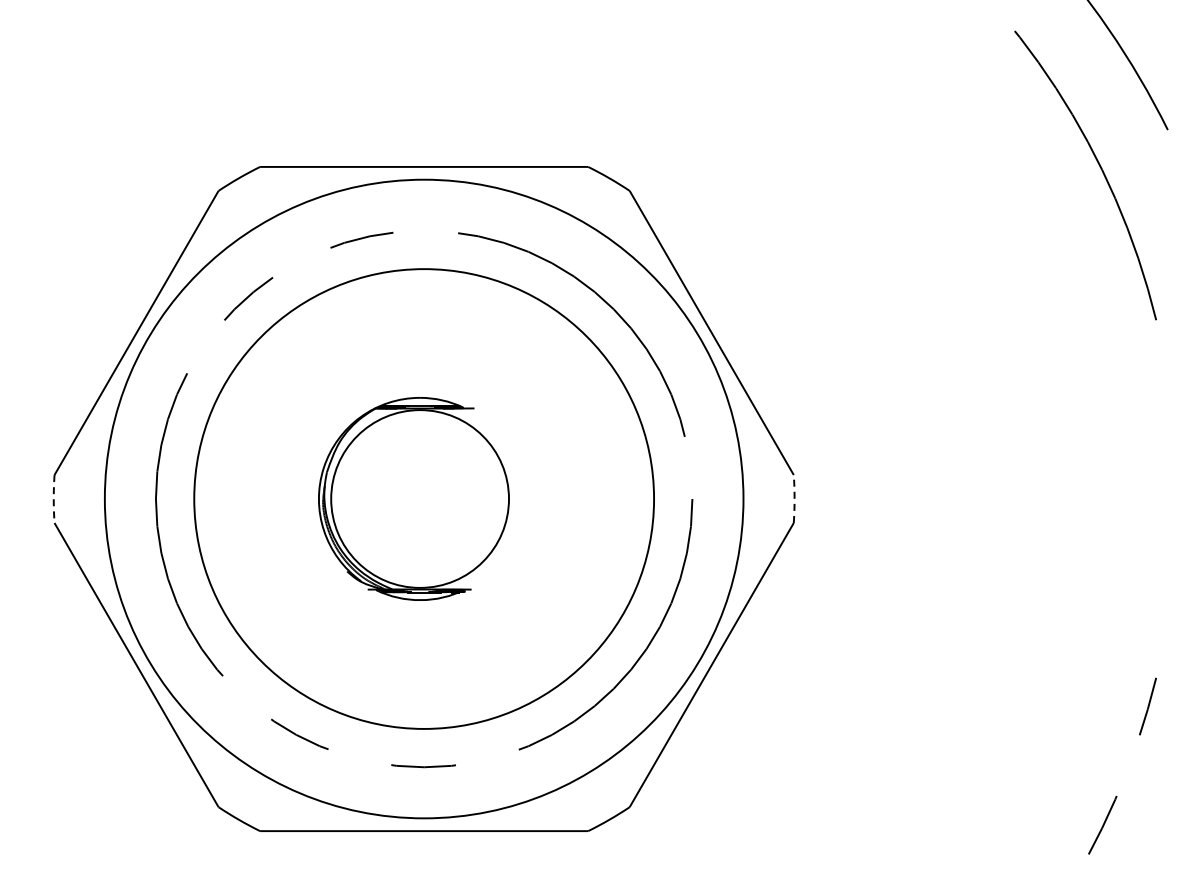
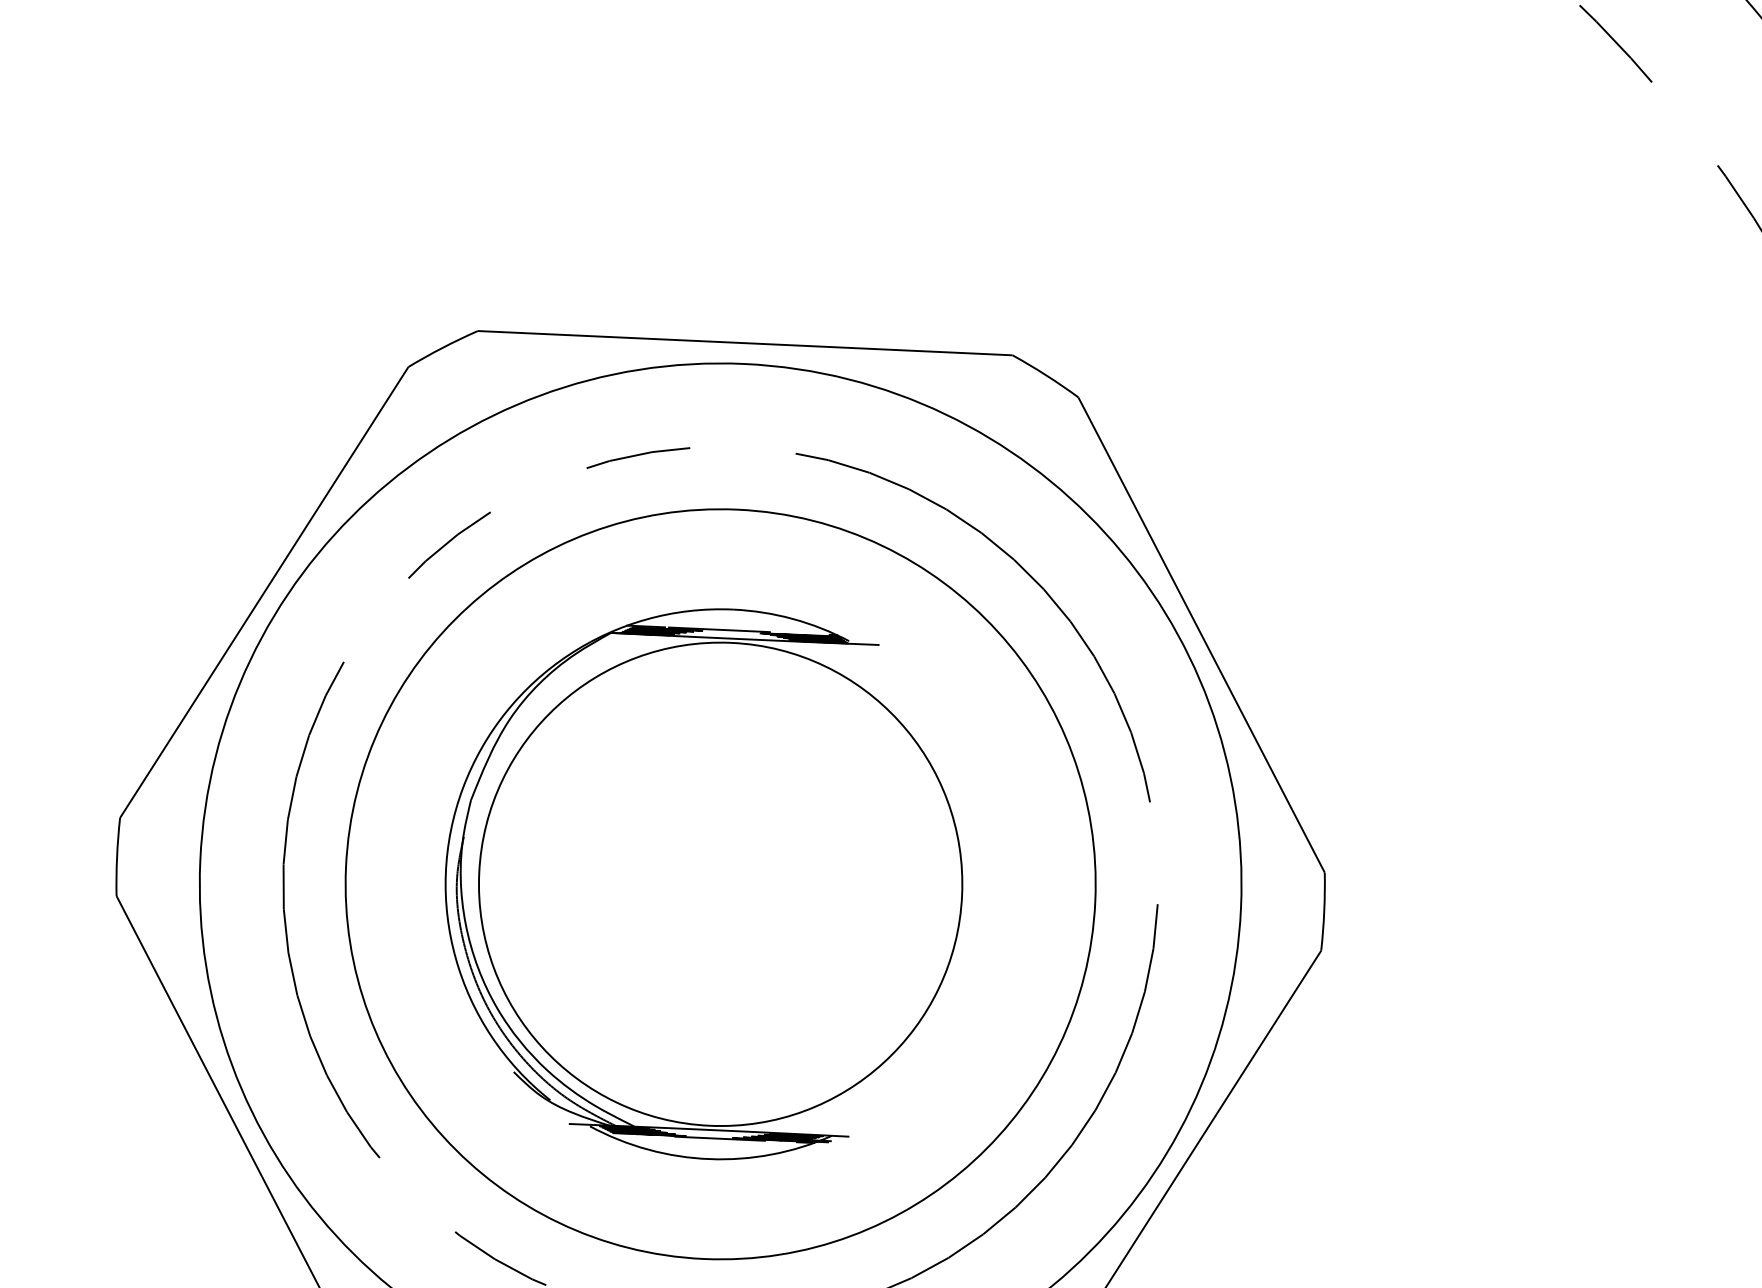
part: (413, 498) -> (703, 882), size x1.67
arc: (53, 499) -> (116, 857), dashed -> solid
arc: (794, 499) -> (1324, 912), dashed -> solid

